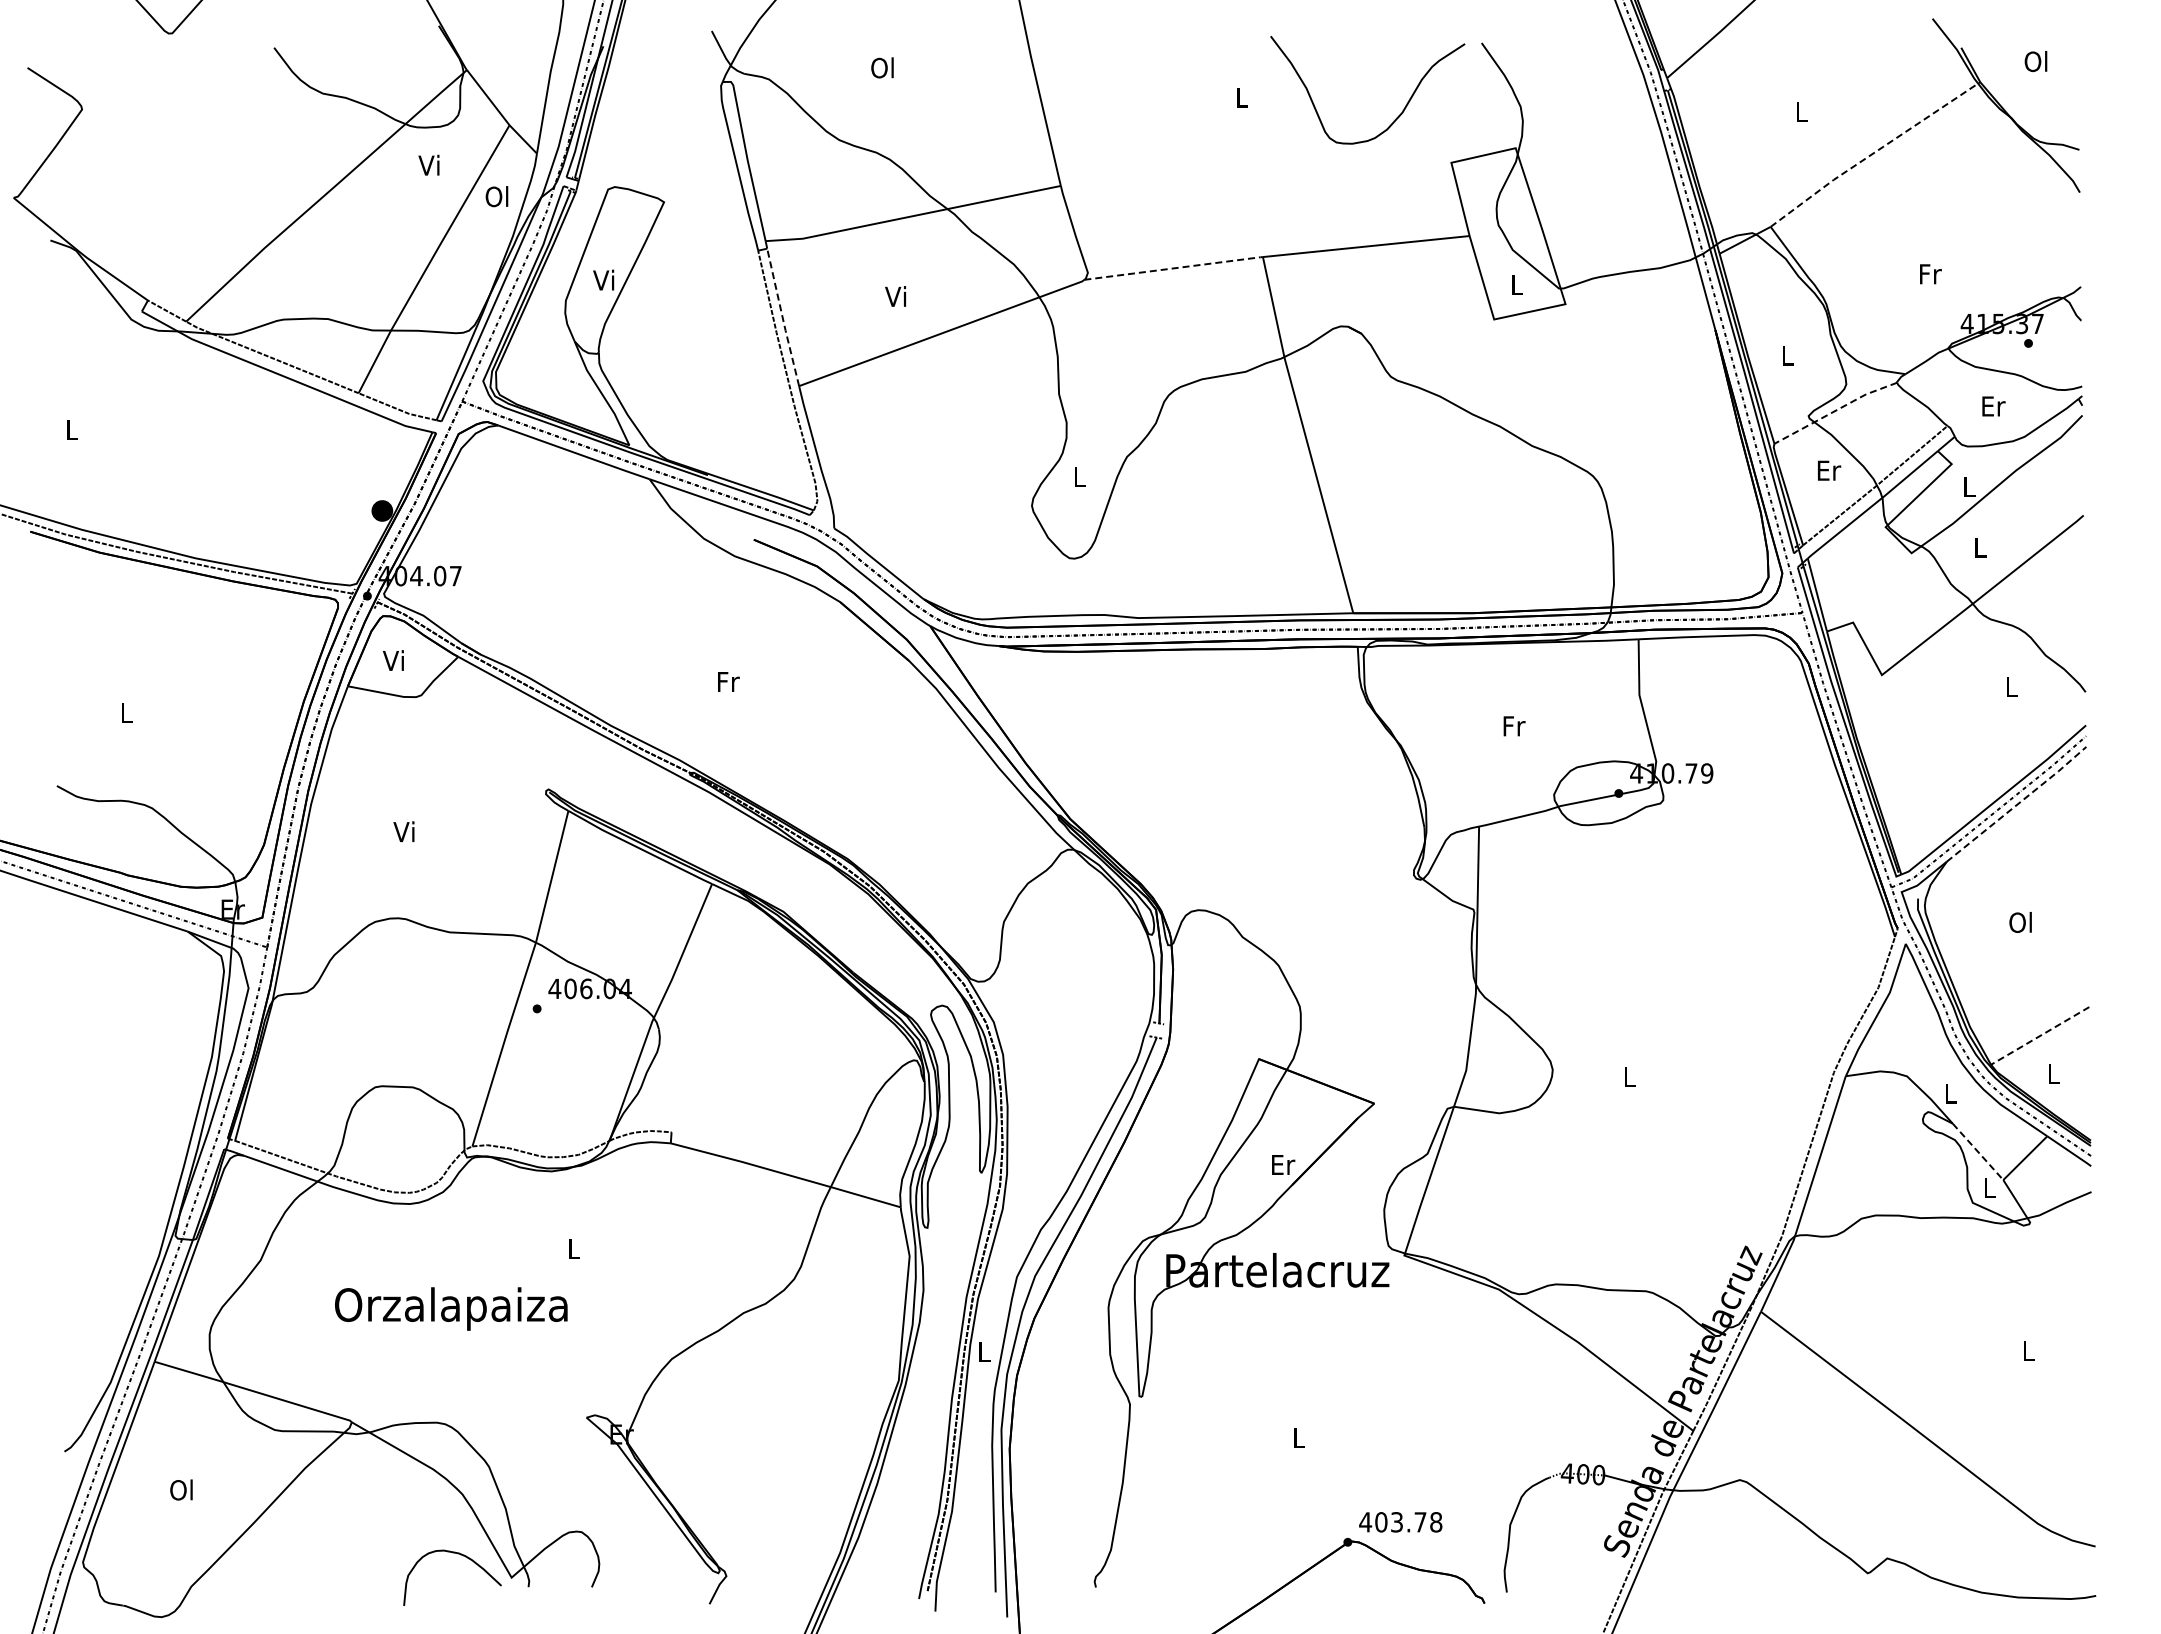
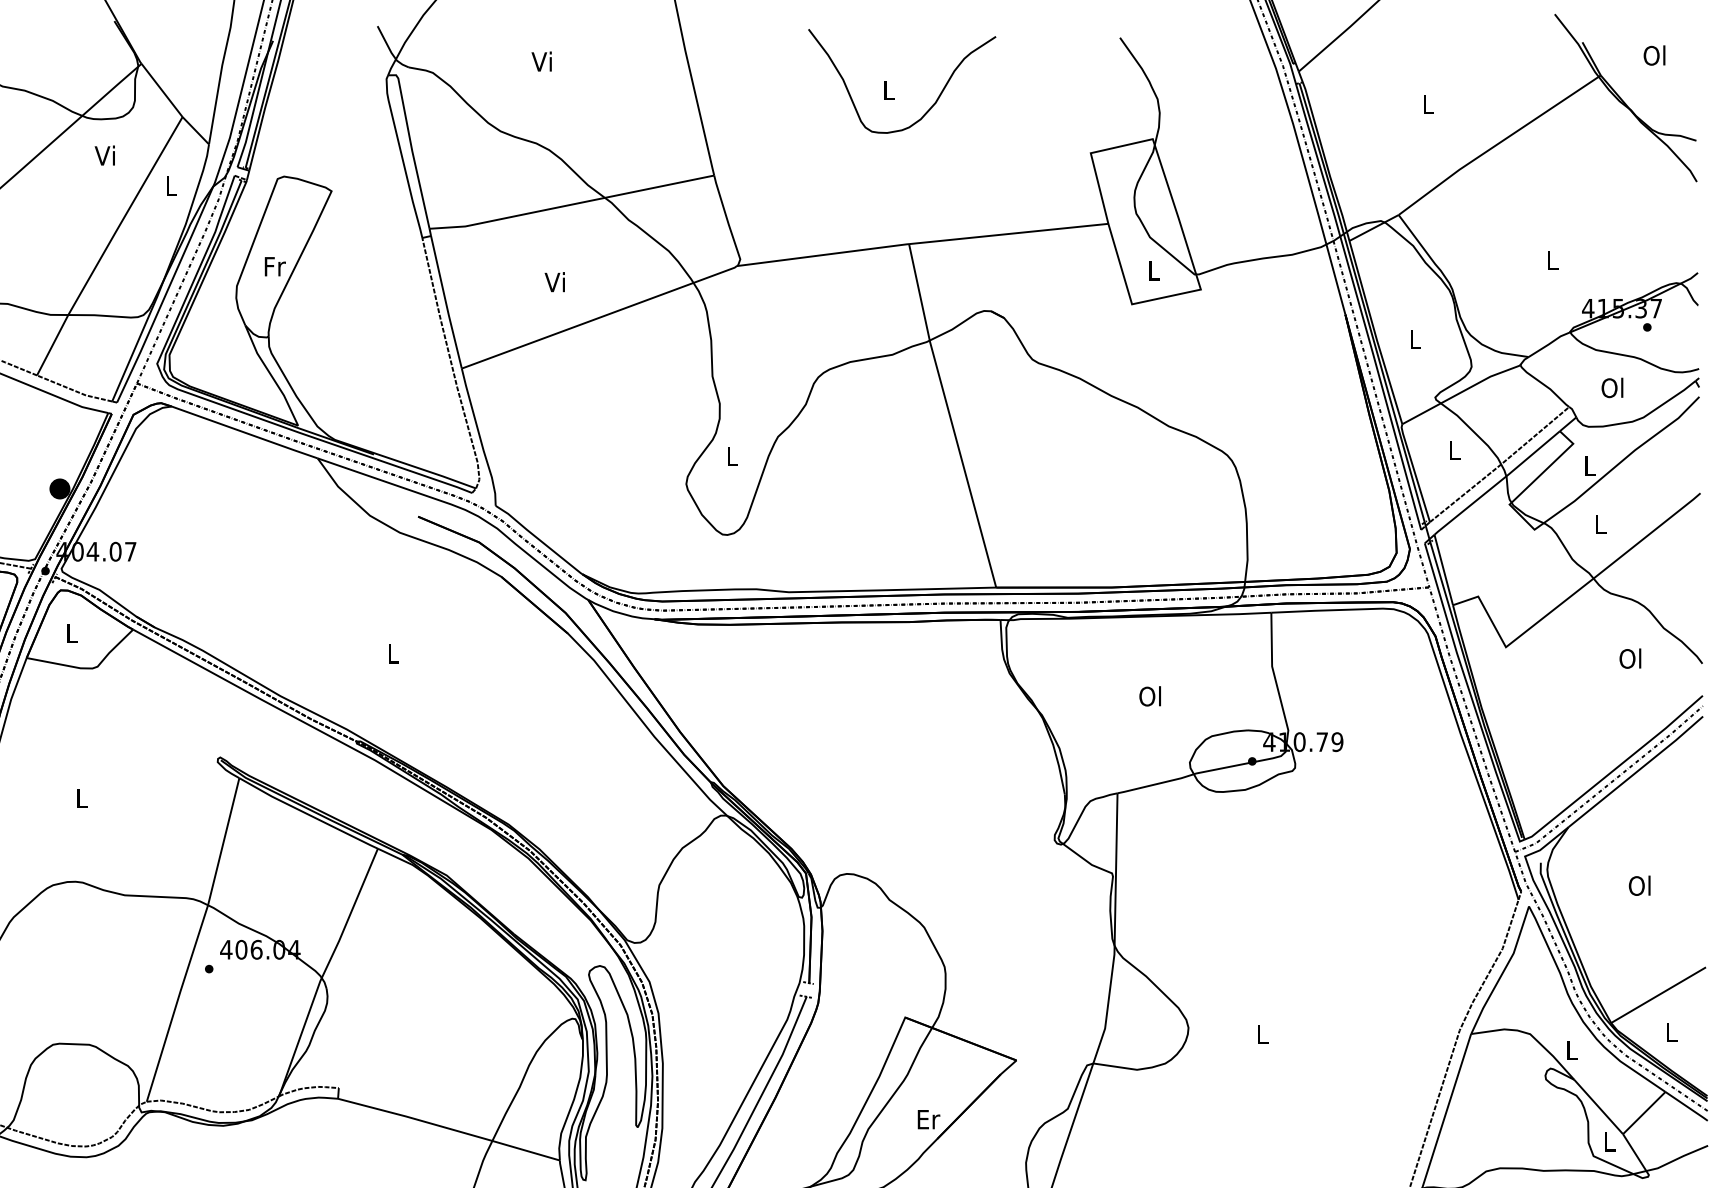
text: (882, 67) -> (542, 61), Ol -> Vi
curve: (1395, 118) -> (928, 108), moved
line: (1874, 152) -> (1498, 143), dashed -> solid
text: (496, 196) -> (170, 185), Ol -> L
line: (1174, 268) -> (823, 255), dashed -> solid
text: (1930, 274) -> (1552, 260), Fr -> L
text: (604, 279) -> (274, 265), Vi -> Fr
line: (782, 317) -> (445, 302), dashed -> solid
text: (1993, 405) -> (1613, 387), Er -> Ol
line: (1835, 411) -> (1461, 393), dashed -> solid
text: (1829, 470) -> (1455, 449), Er -> L
text: (392, 660) -> (69, 633), Vi -> L
text: (728, 681) -> (393, 653), Fr -> L
text: (2010, 686) -> (1629, 658), L -> Ol
text: (1513, 725) -> (1150, 695), Fr -> Ol
line: (2018, 804) -> (1637, 772), dashed -> solid
text: (403, 831) -> (80, 798), Vi -> L
line: (2040, 1035) -> (1658, 994), dashed -> solid
line: (1978, 1151) -> (1599, 1106), dashed -> solid

